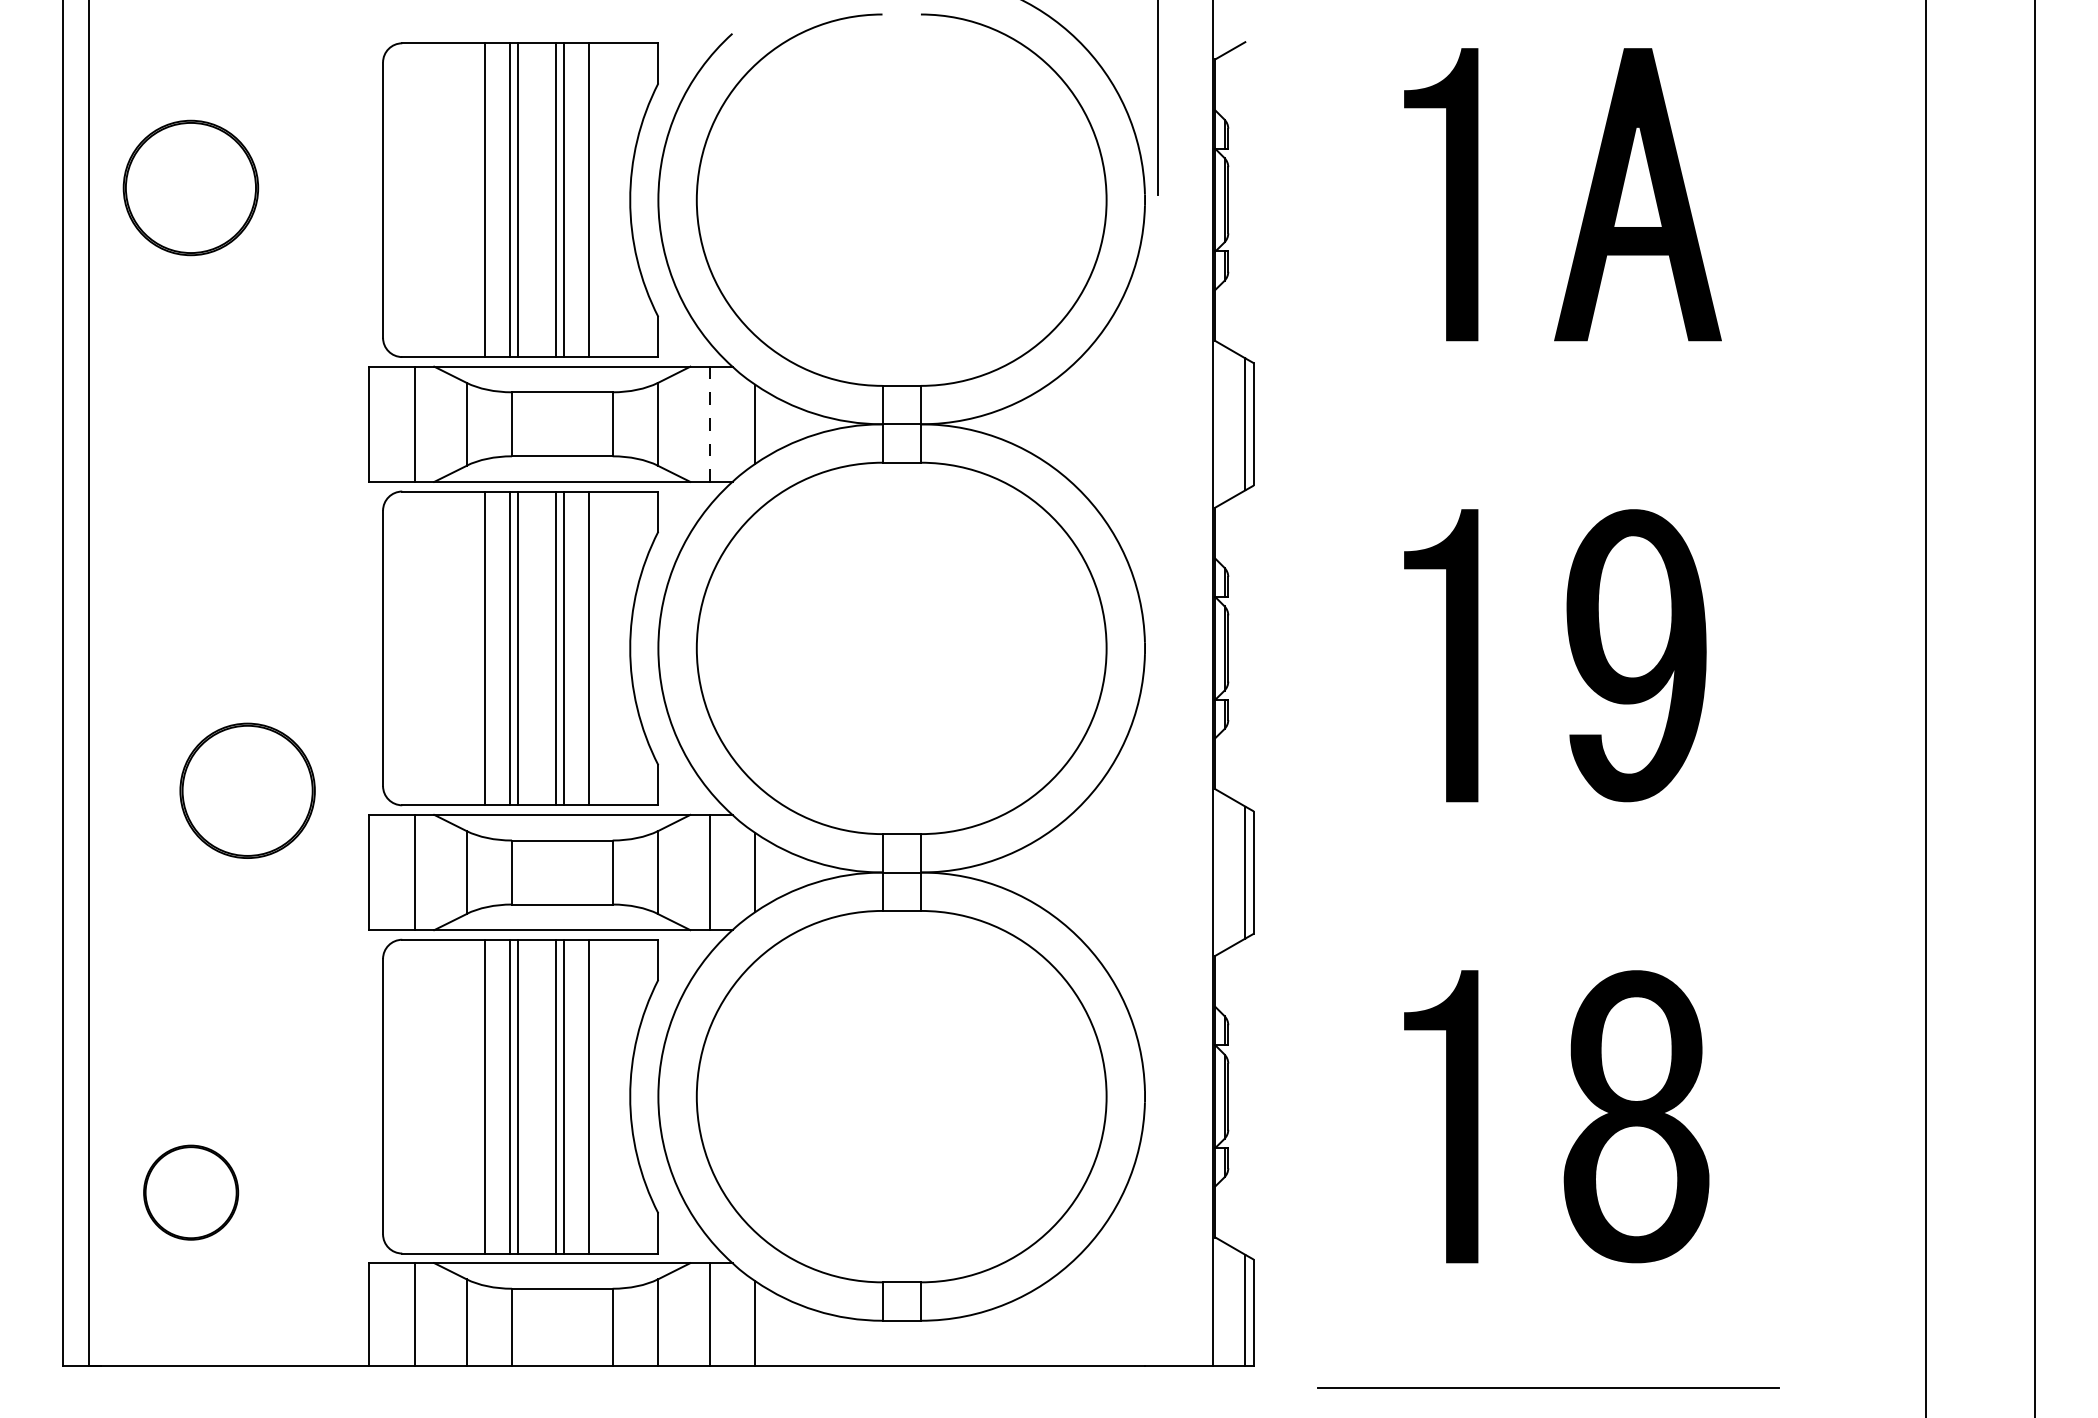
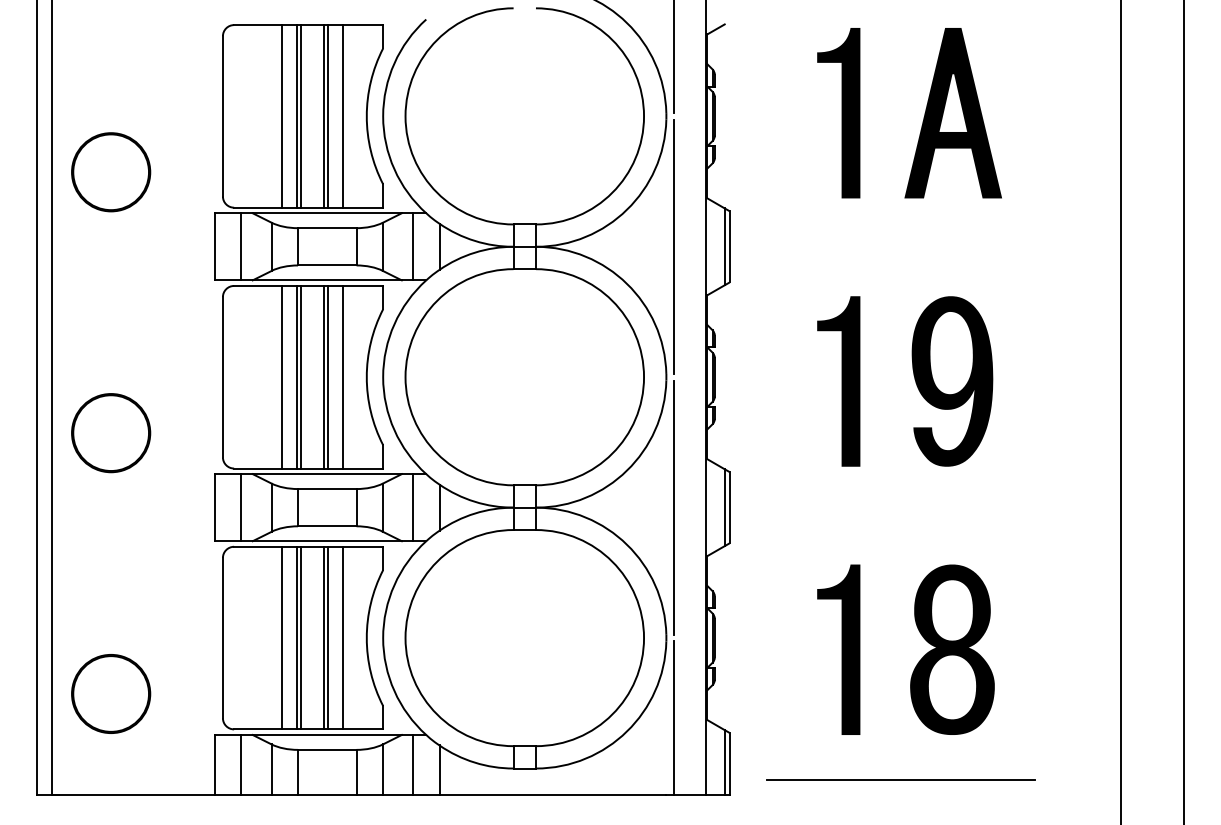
part: (191, 188) -> (111, 172), moved
line: (710, 423) -> (413, 246), dashed -> solid
line: (1157, 423) -> (673, 246), added
part: (248, 791) -> (111, 433), moved
line: (1157, 872) -> (673, 507), added
part: (191, 1191) -> (111, 693), size x1.43
line: (1157, 1233) -> (673, 717), added
line: (1547, 1387) -> (900, 779), moved

